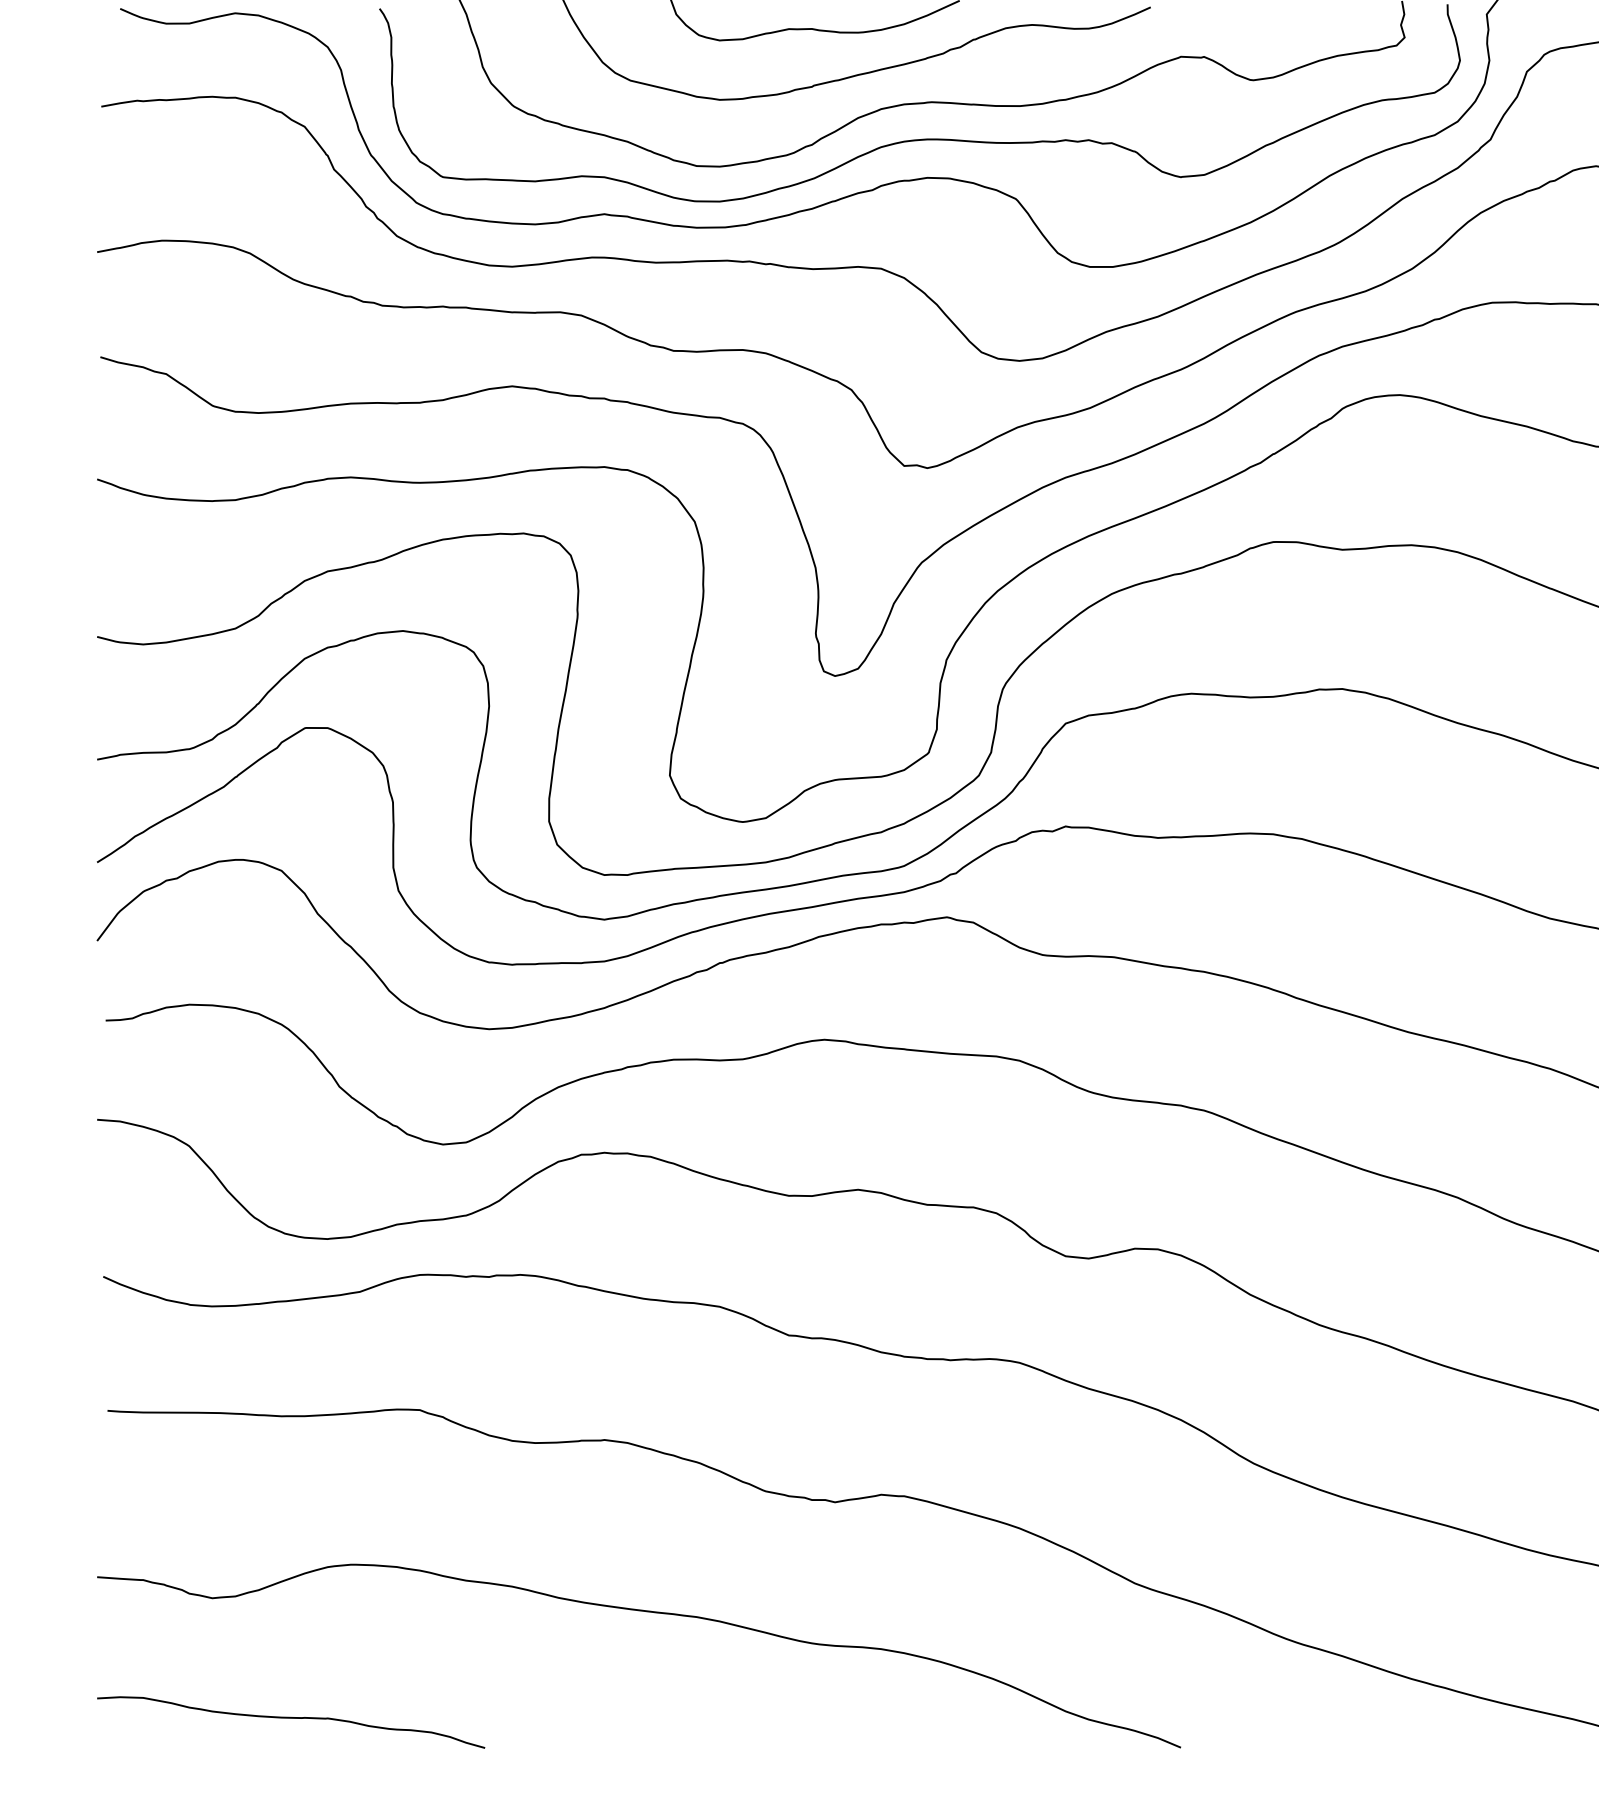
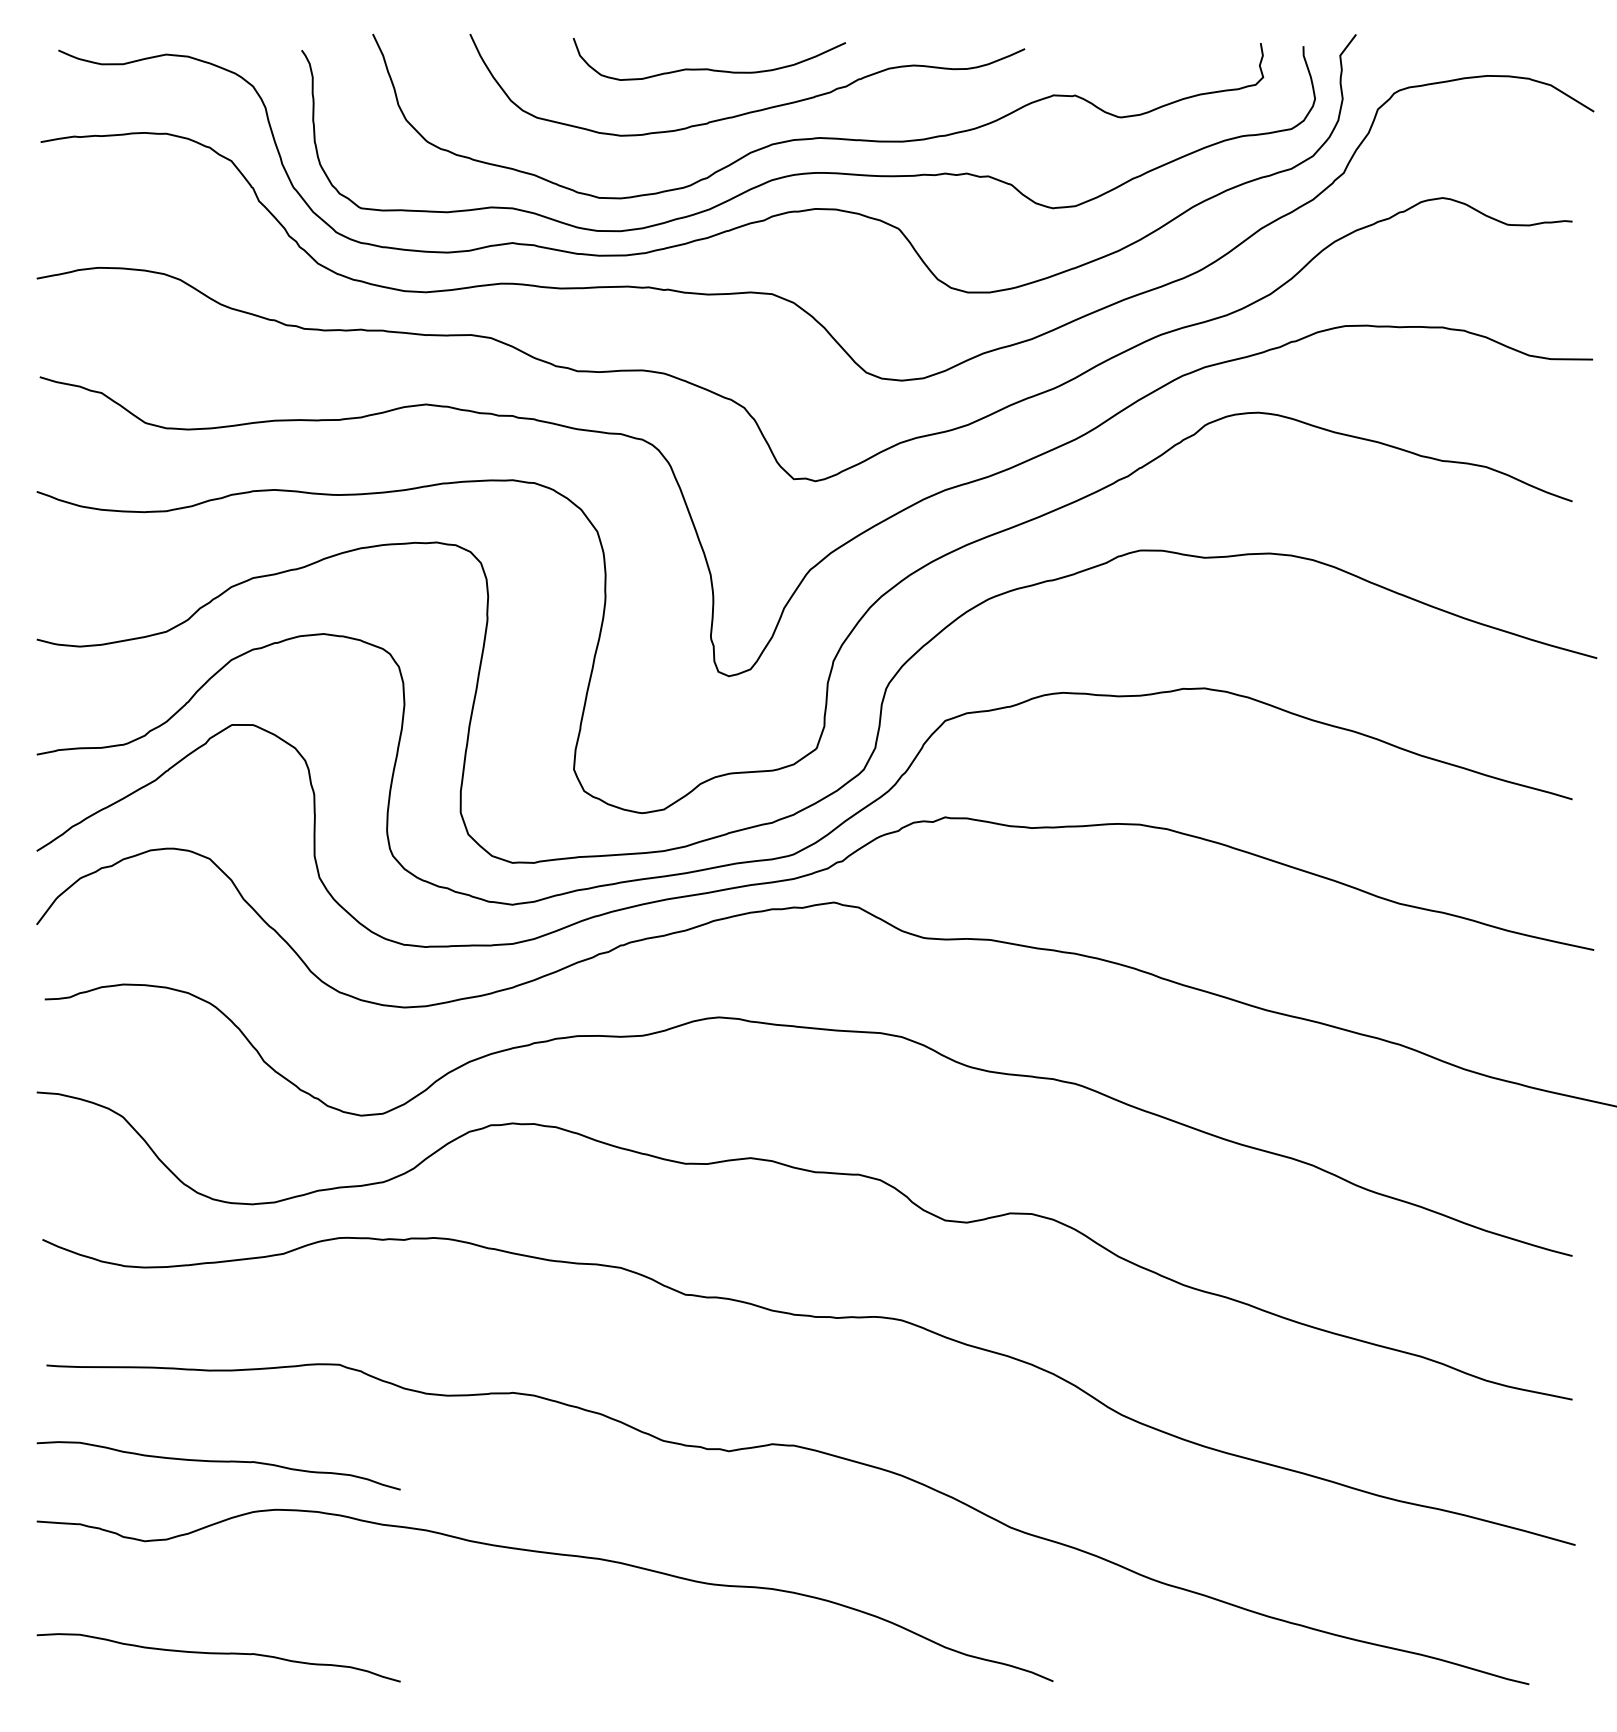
curve: (290, 1514) -> (218, 1462), added

